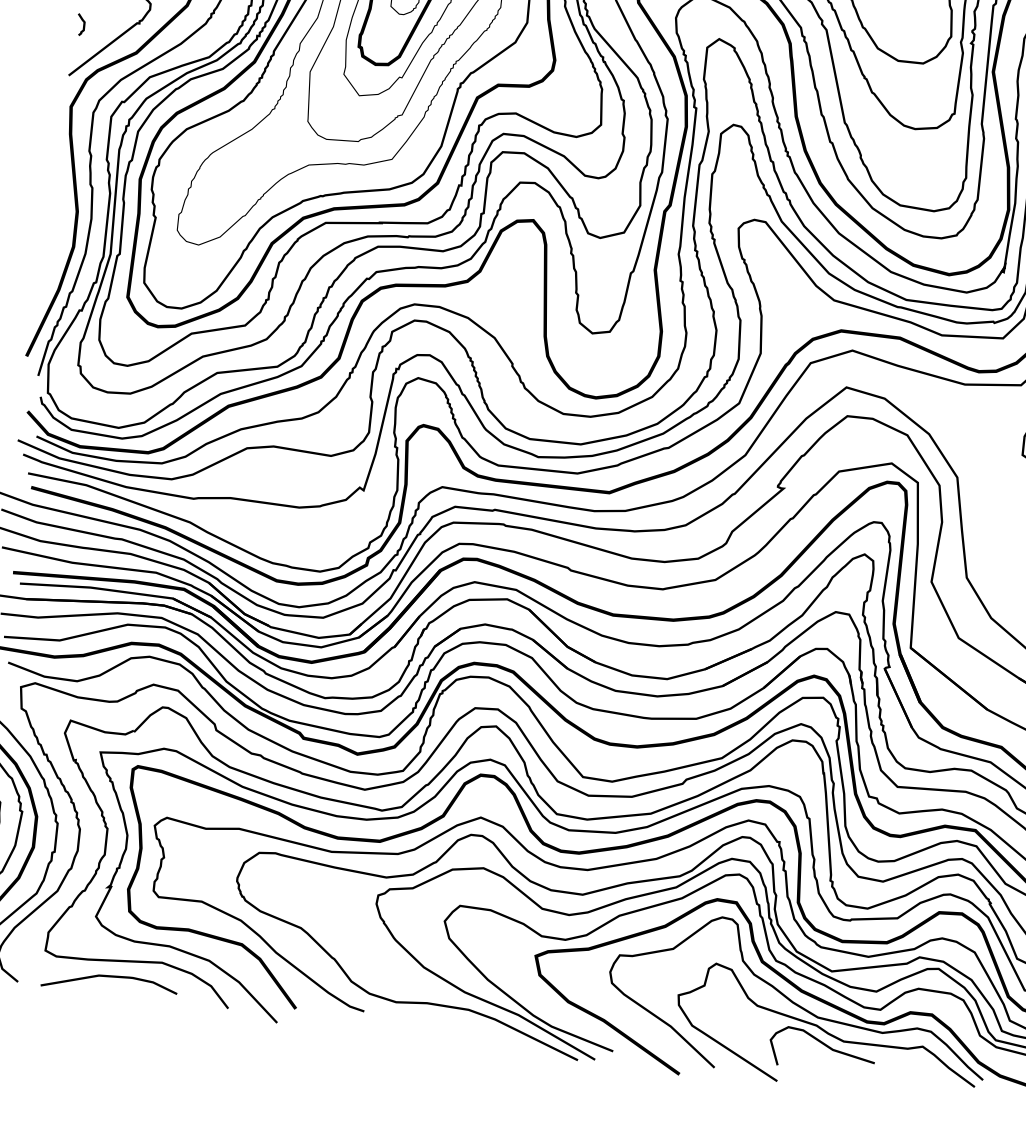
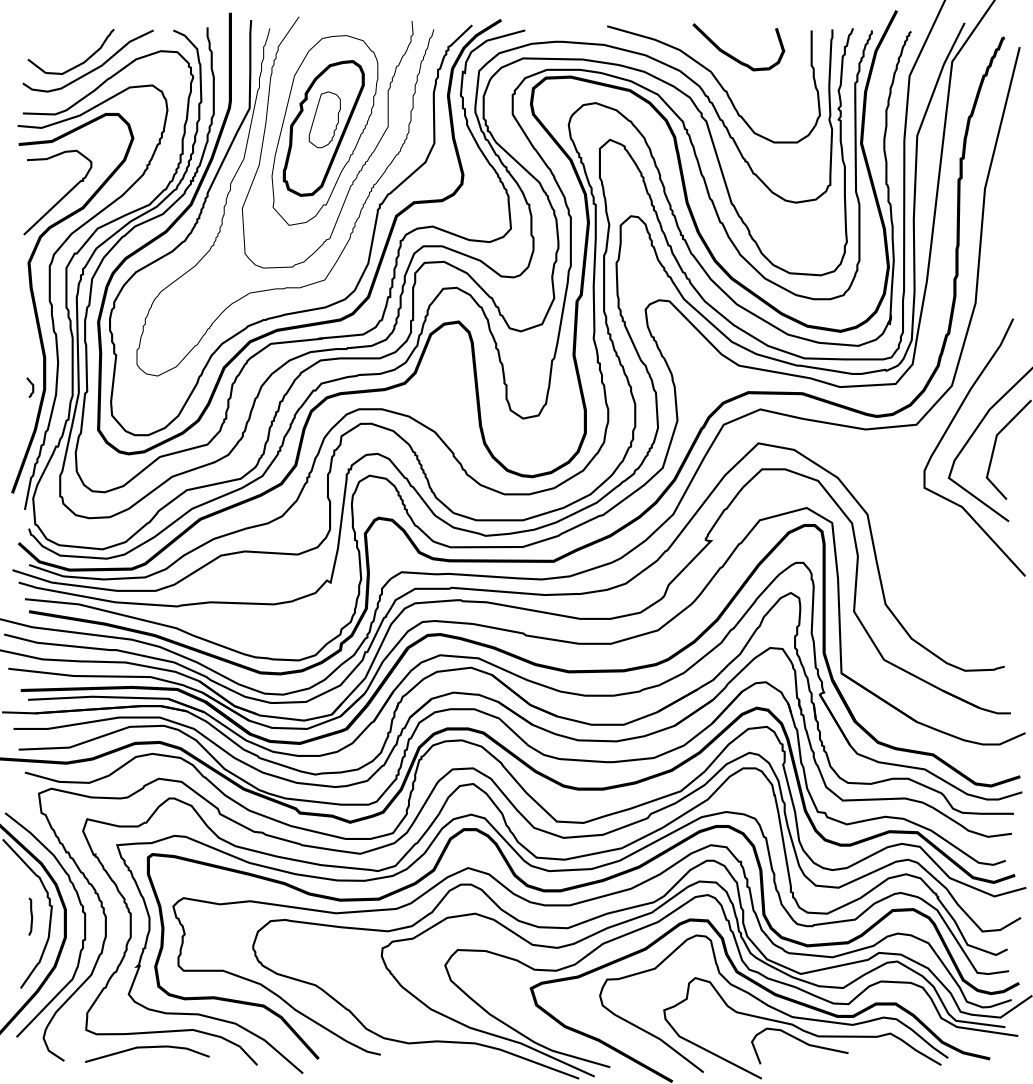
curve: (83, 24) -> (32, 387), moved

